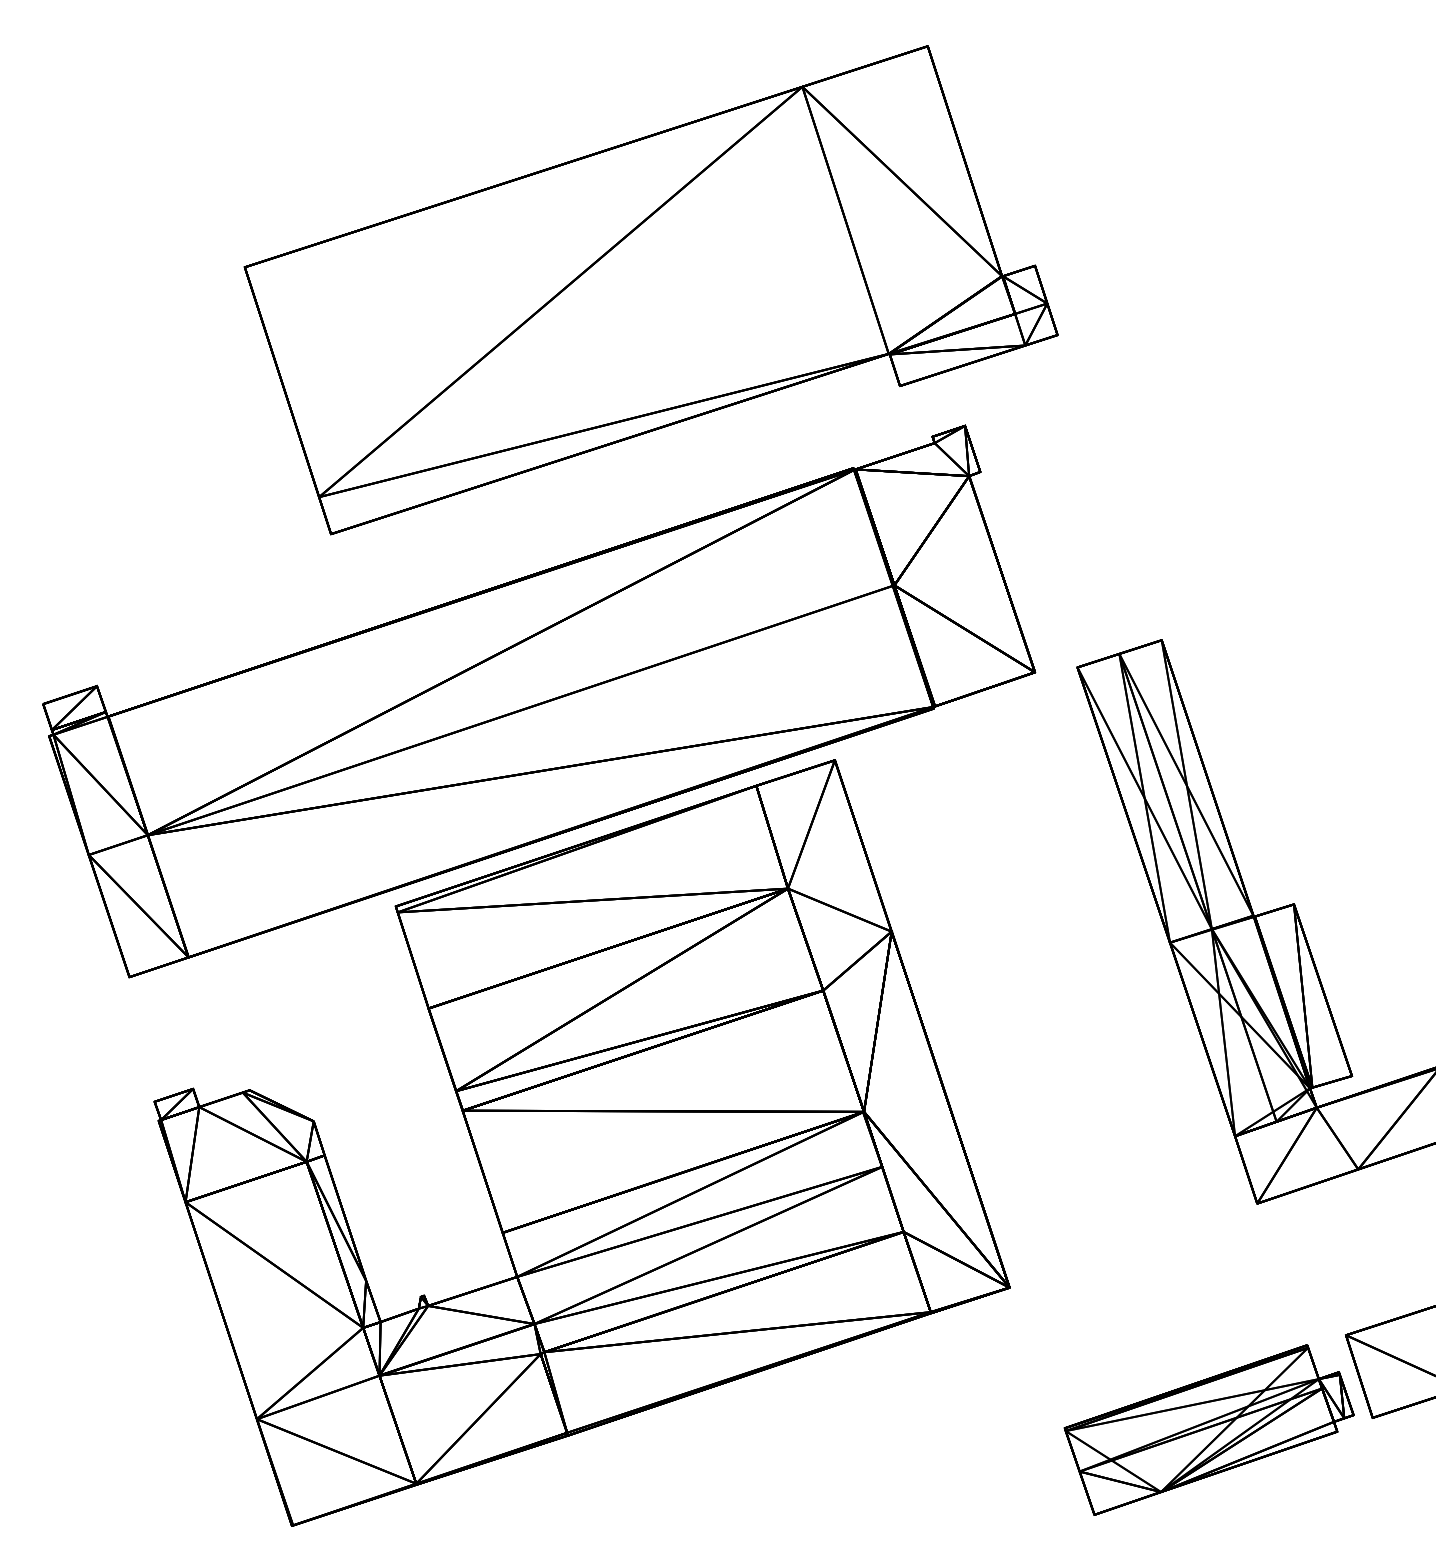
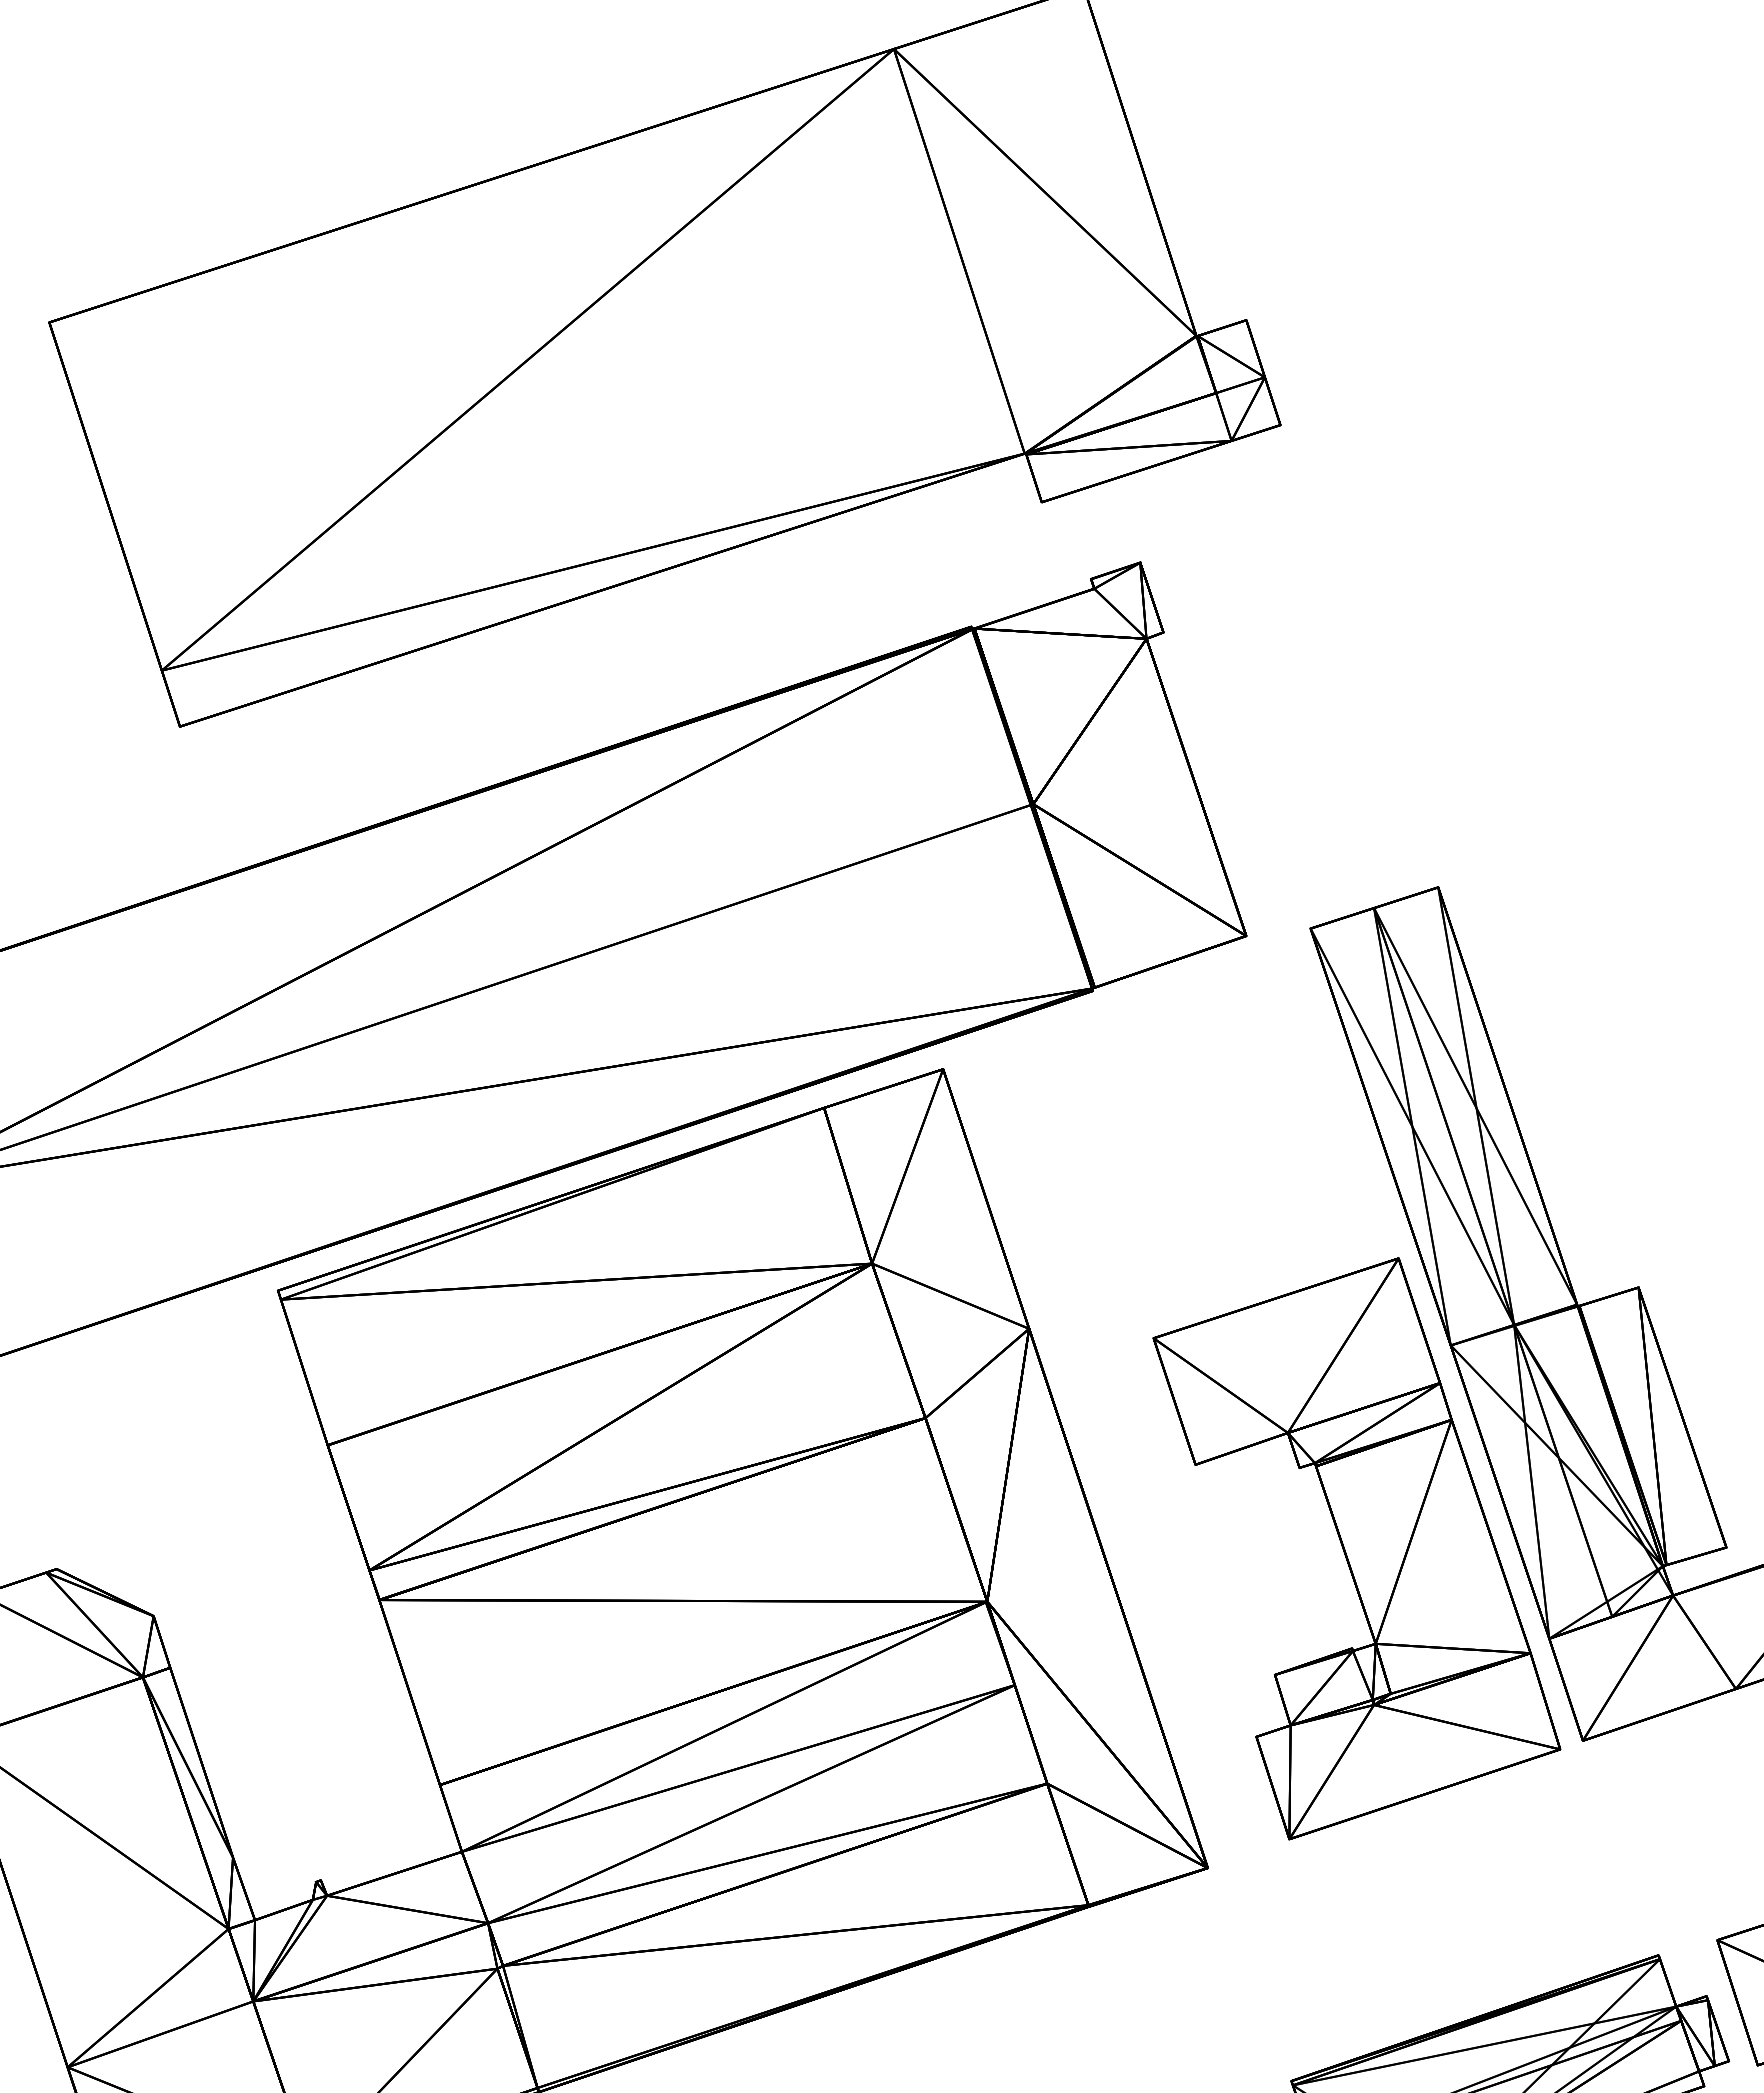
part: (1107, 1076) -> (1356, 1548), added

